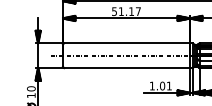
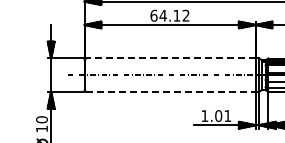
text: (126, 11) -> (169, 15), 51.17 -> 64.12
line: (126, 43) -> (170, 58), solid -> dashed
line: (126, 67) -> (170, 91), solid -> dashed

